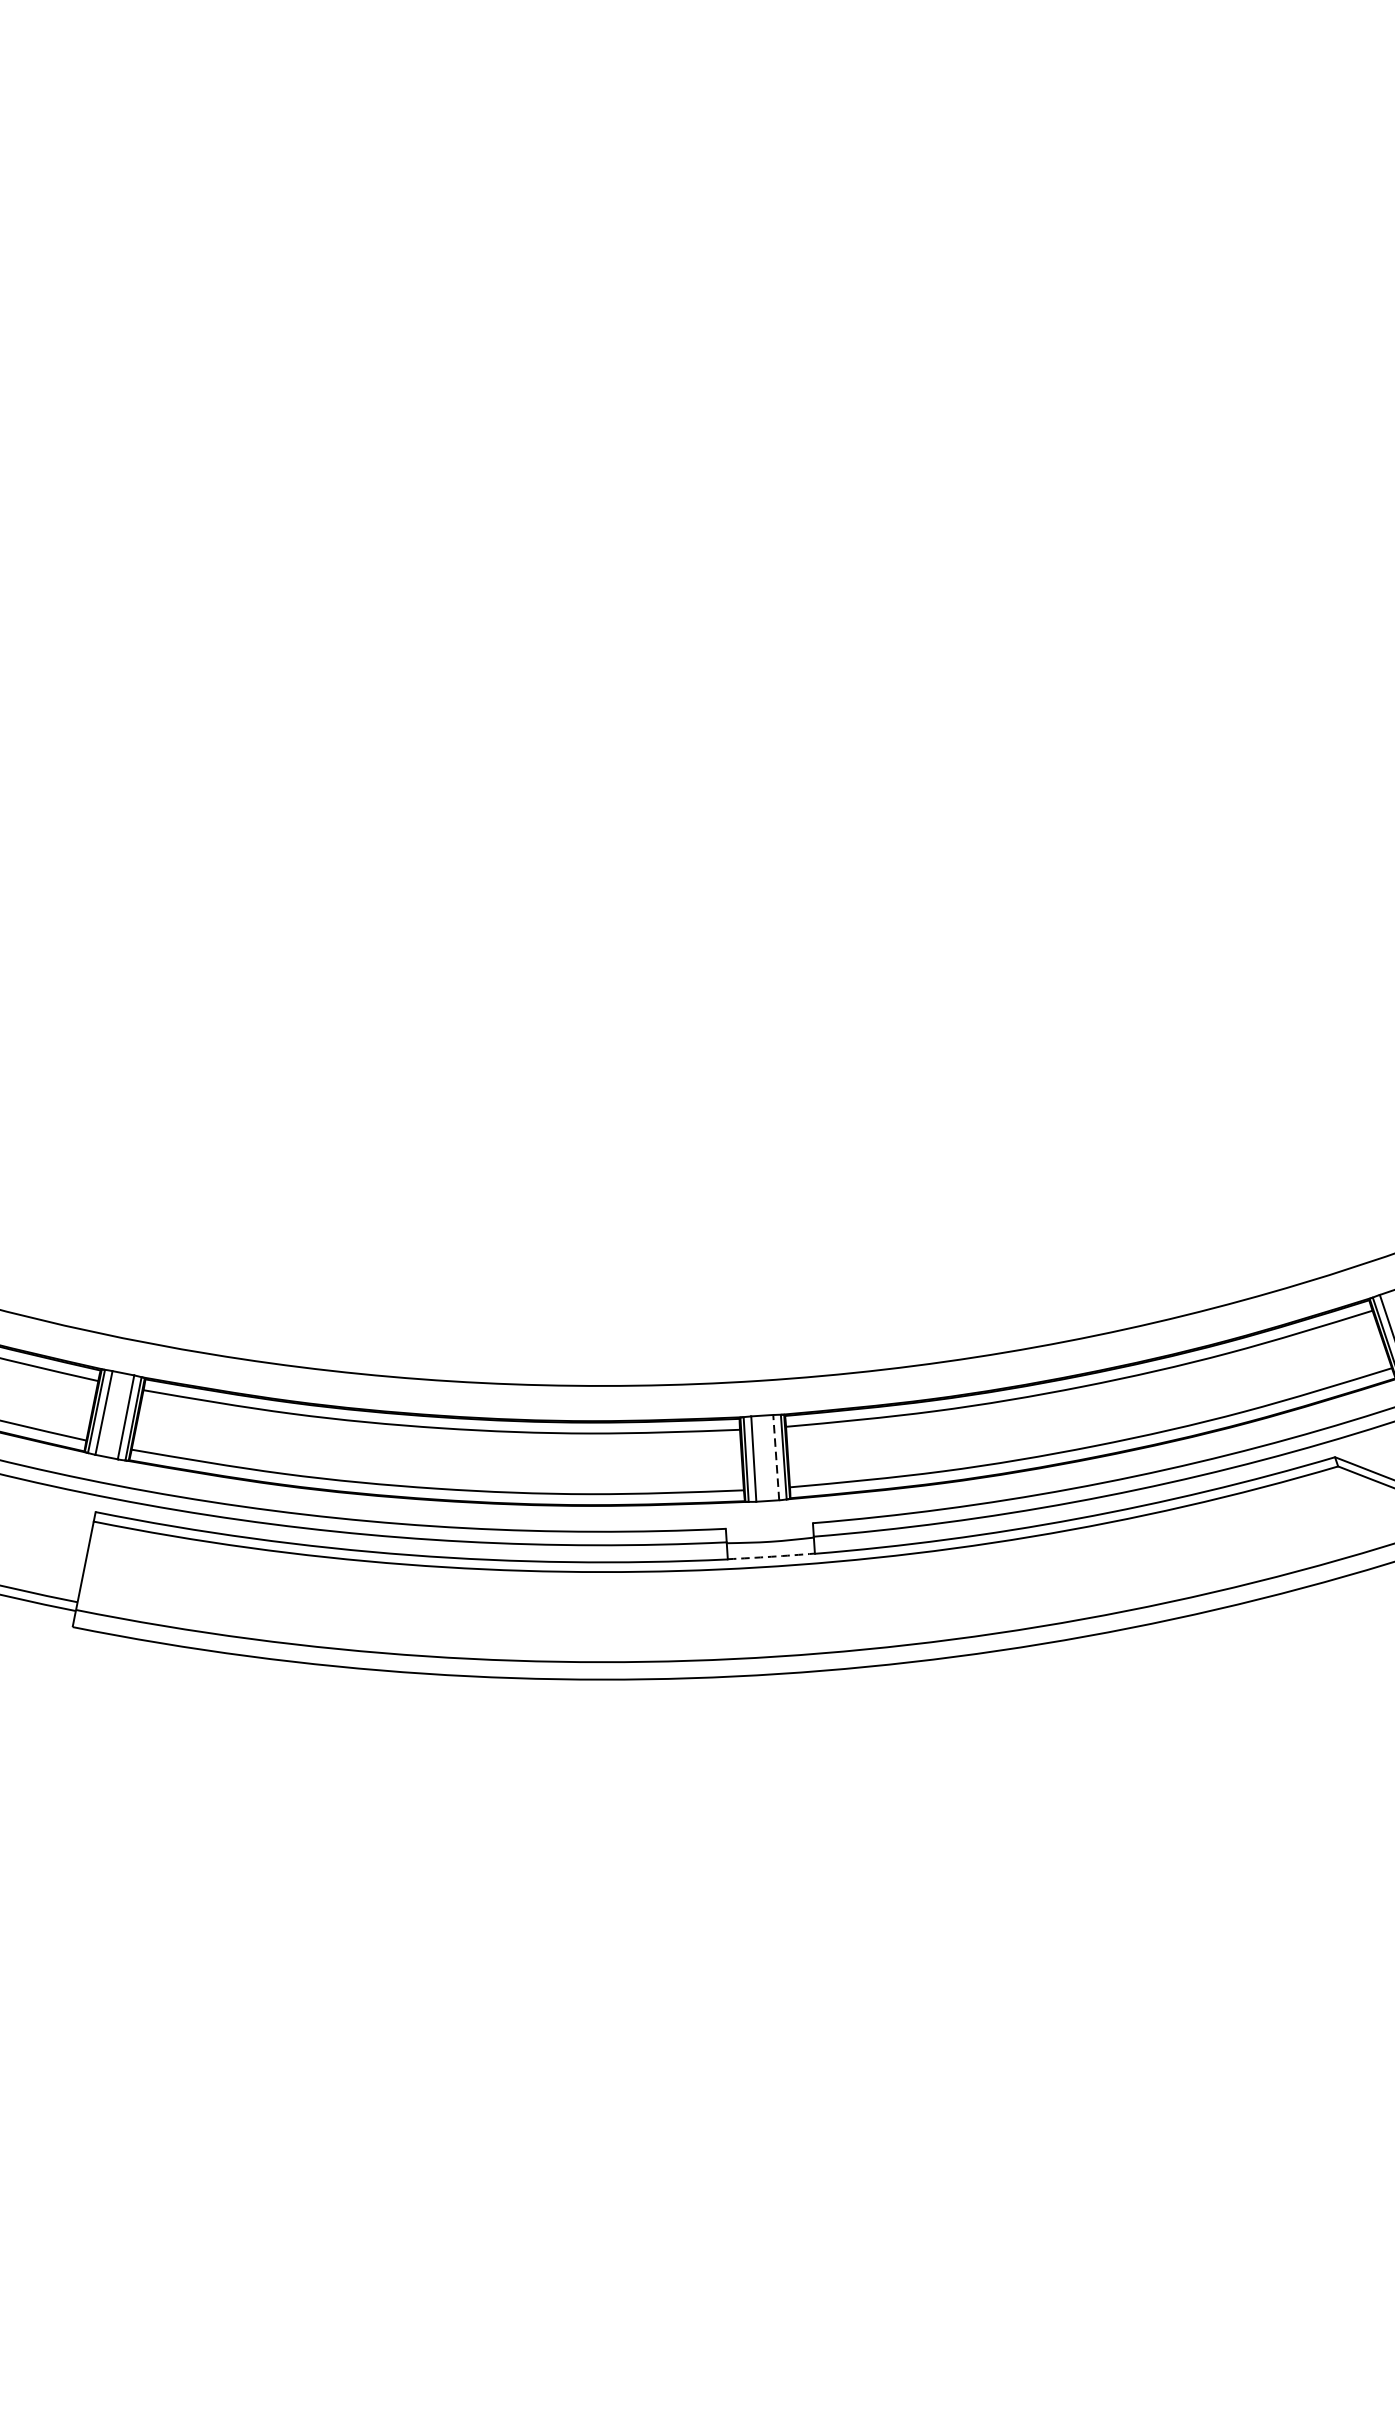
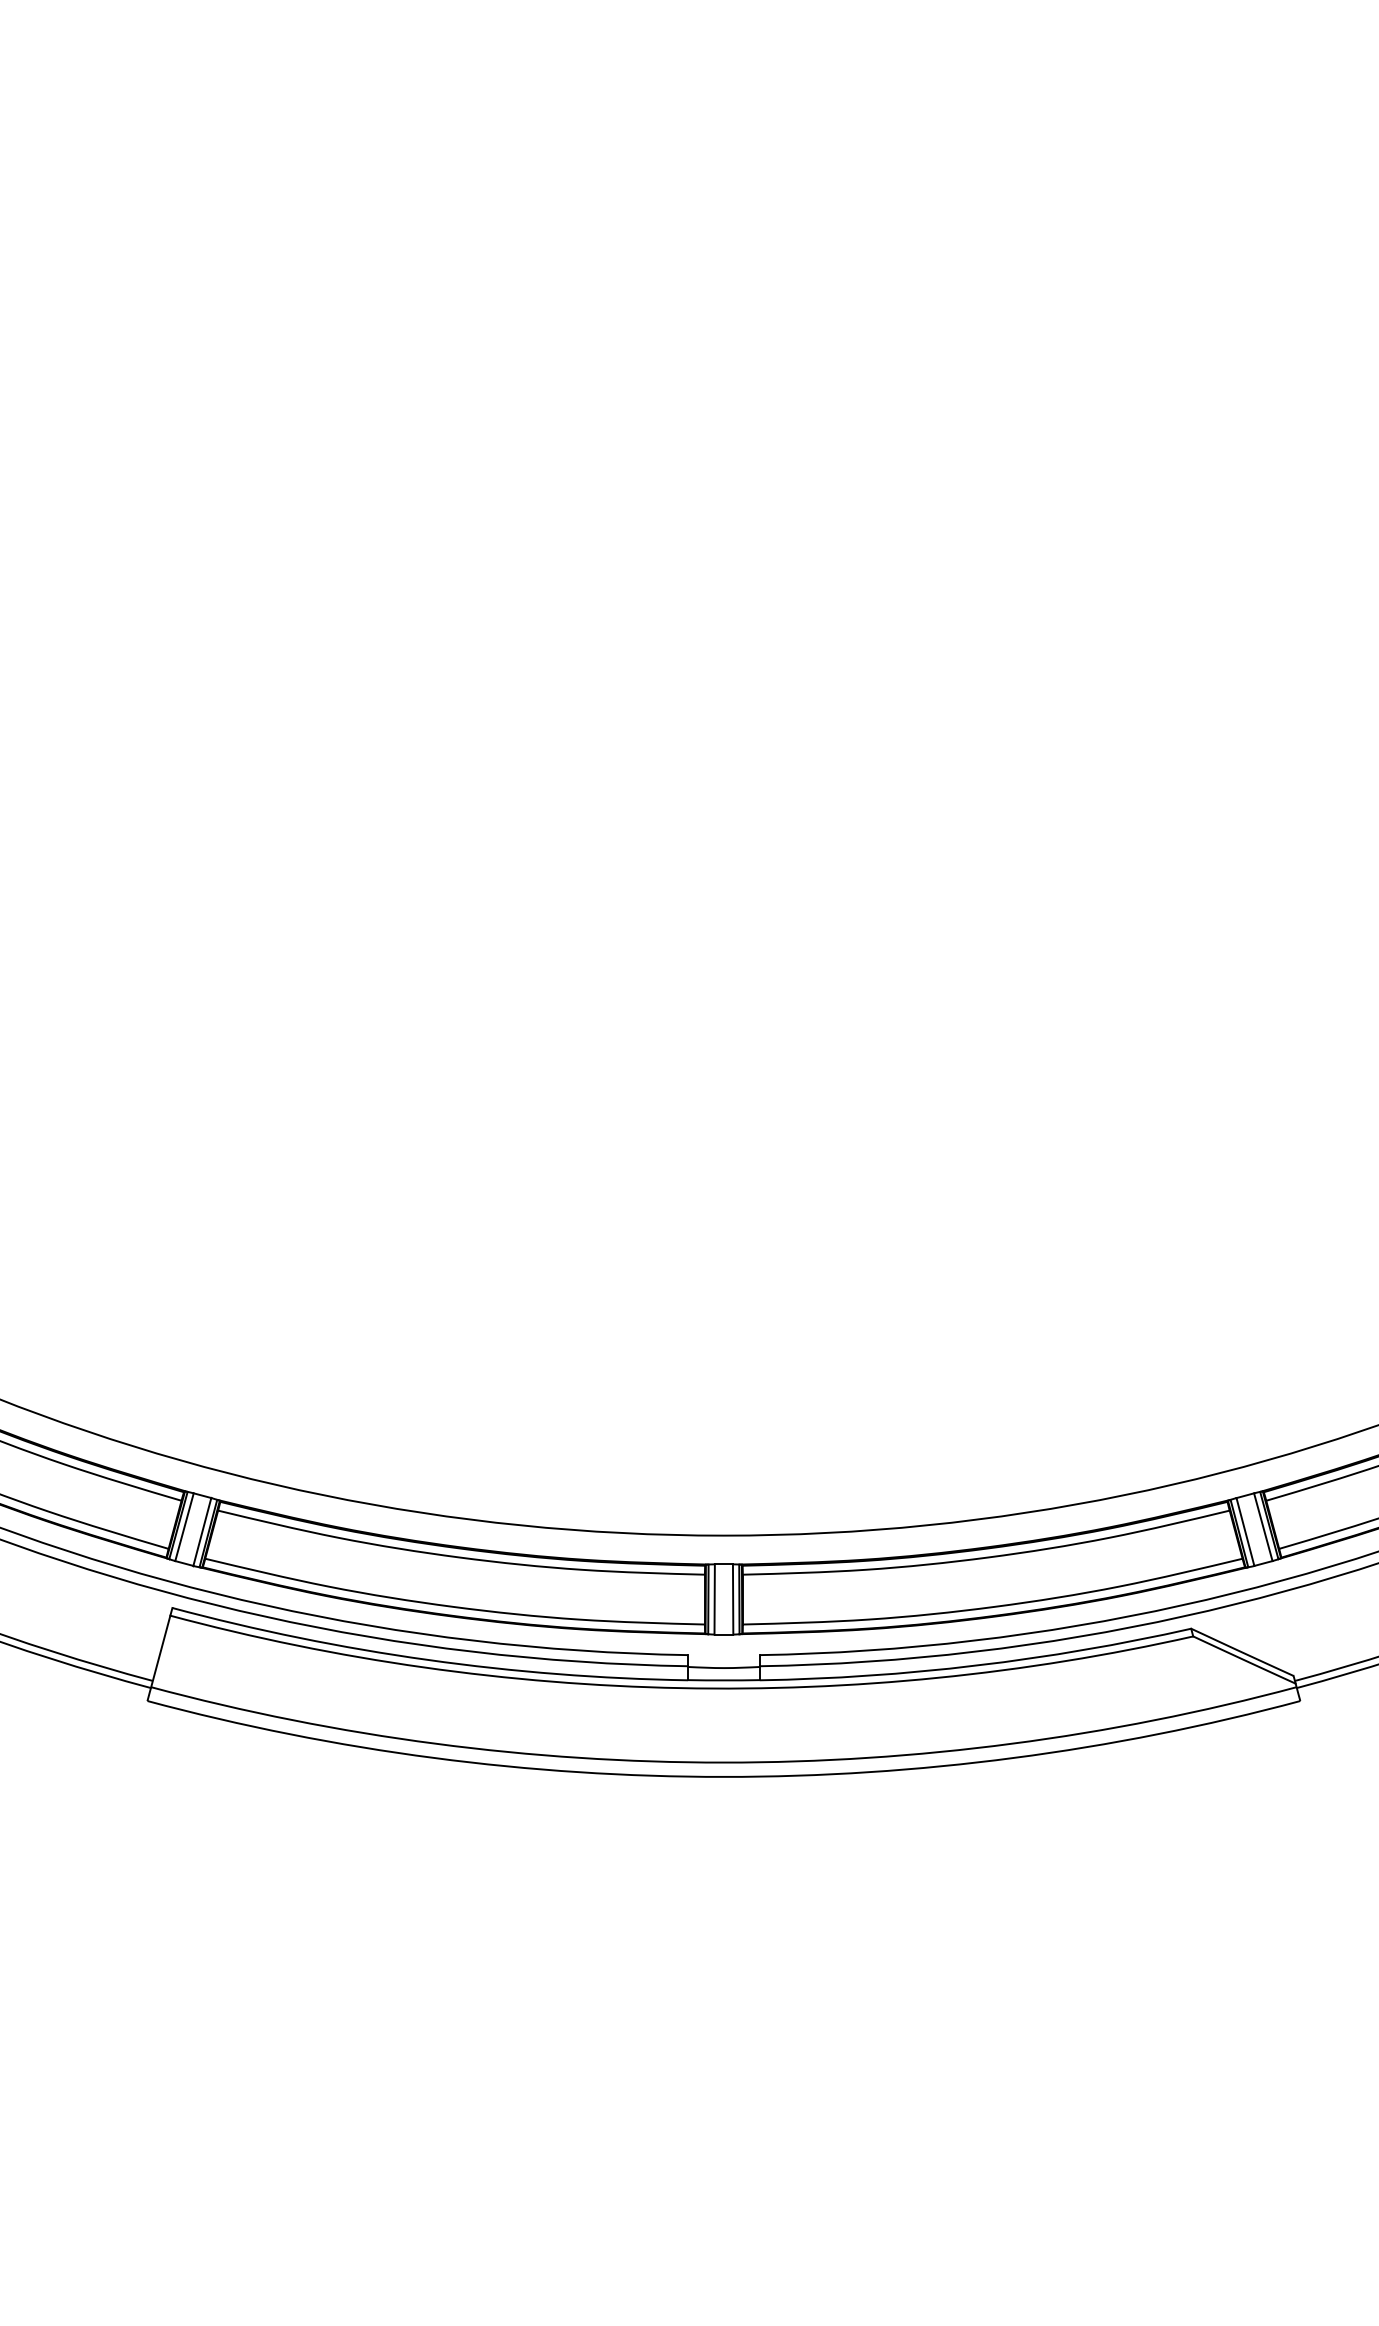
line: (776, 1456) -> (733, 1598), dashed -> solid
arc: (770, 1556) -> (723, 1680), dashed -> solid

